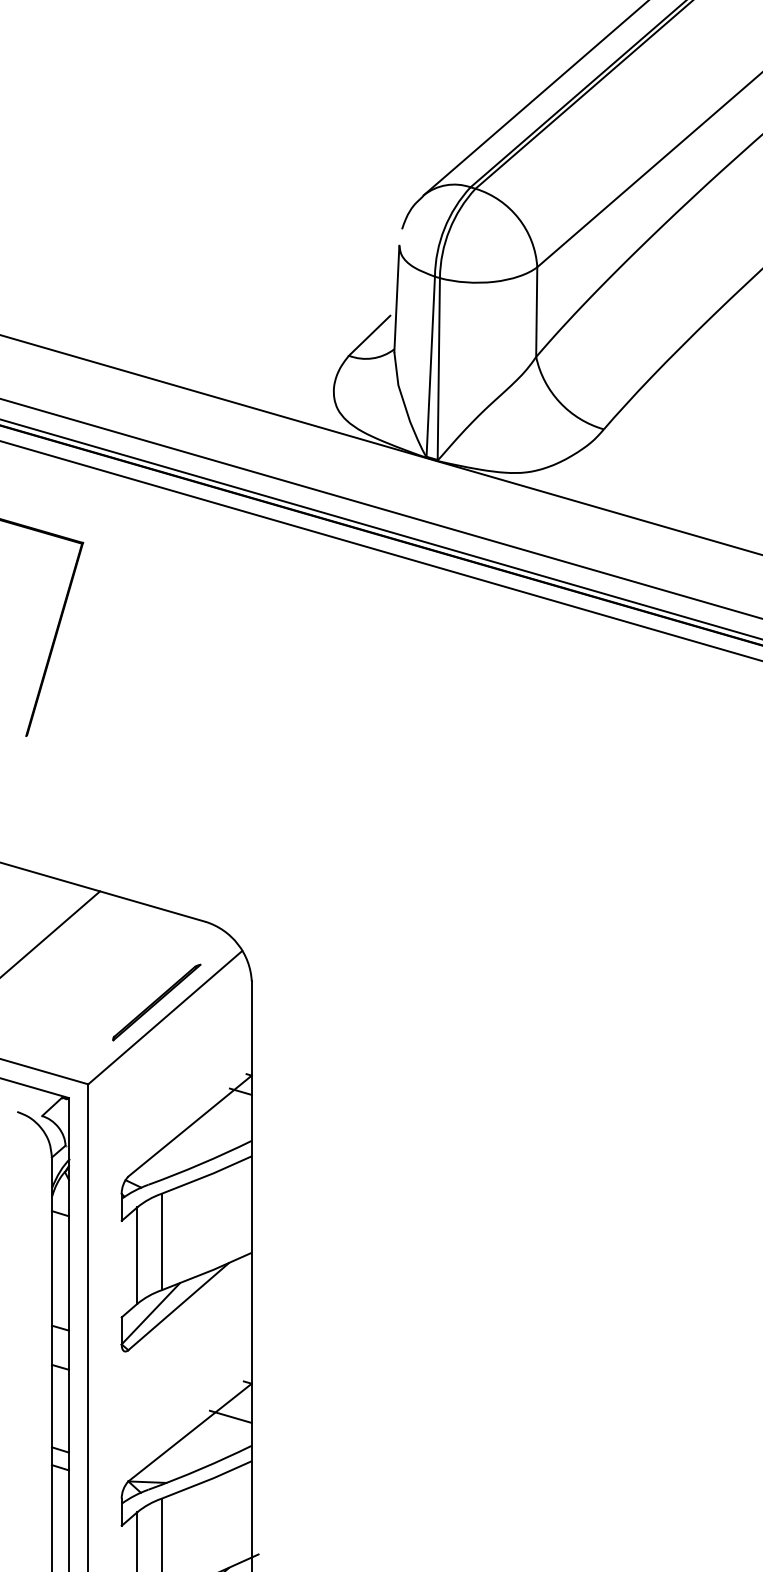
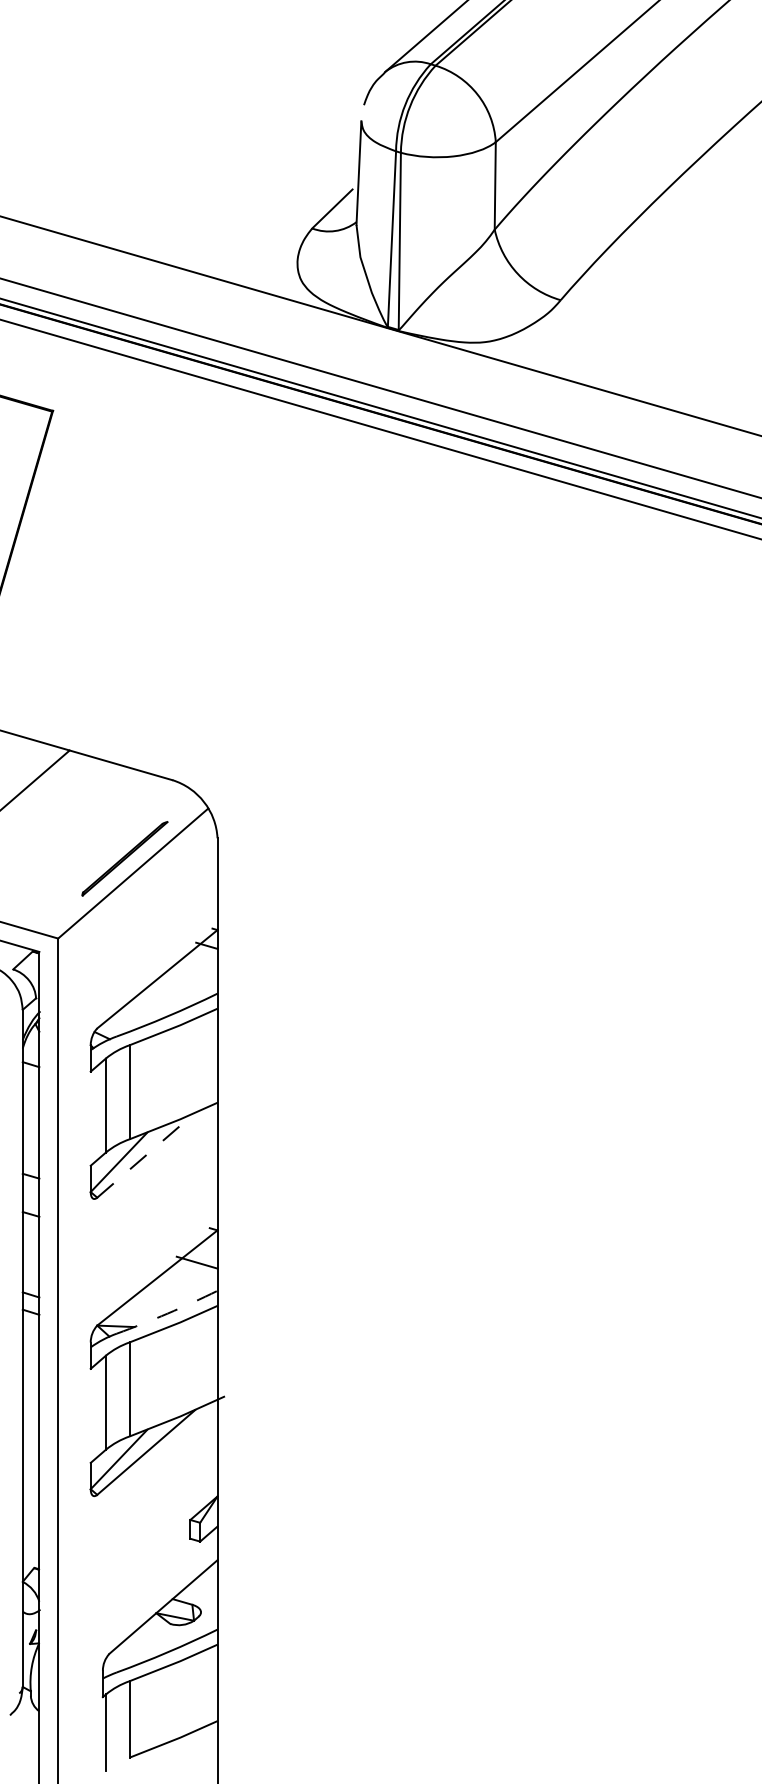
line: (178, 1306) -> (146, 1155), solid -> dashed
arc: (200, 1469) -> (167, 1313), solid -> dashed

